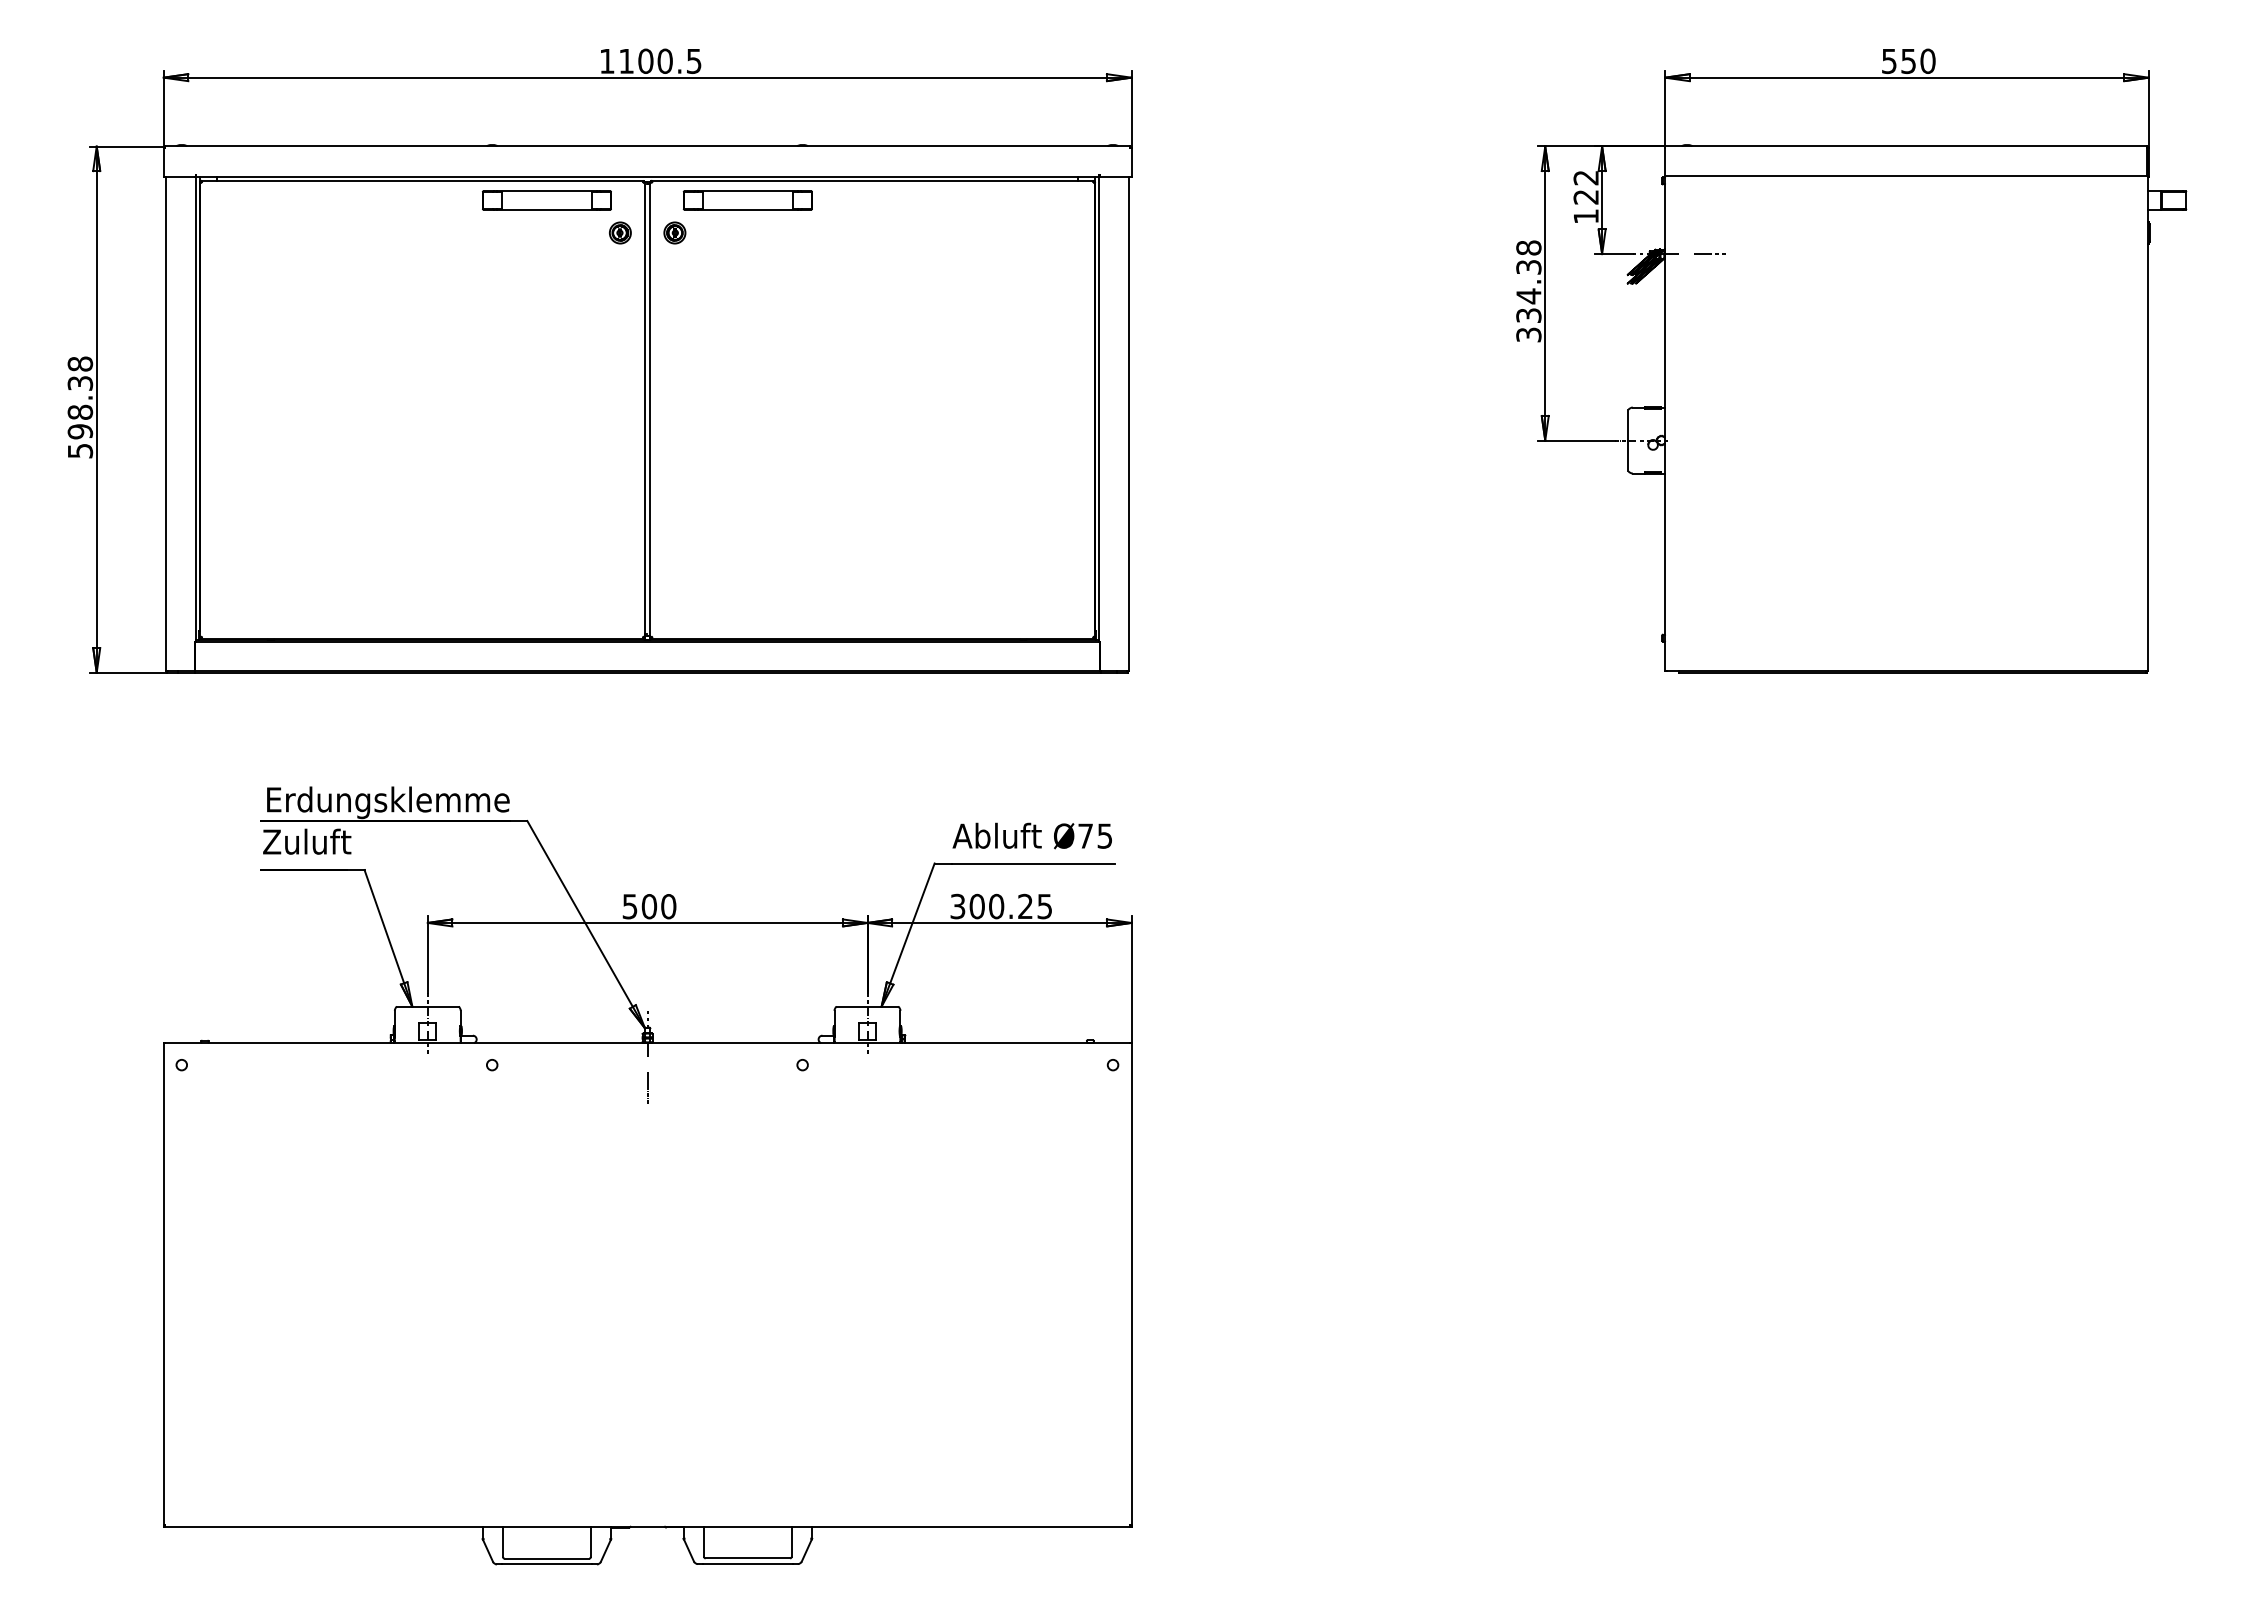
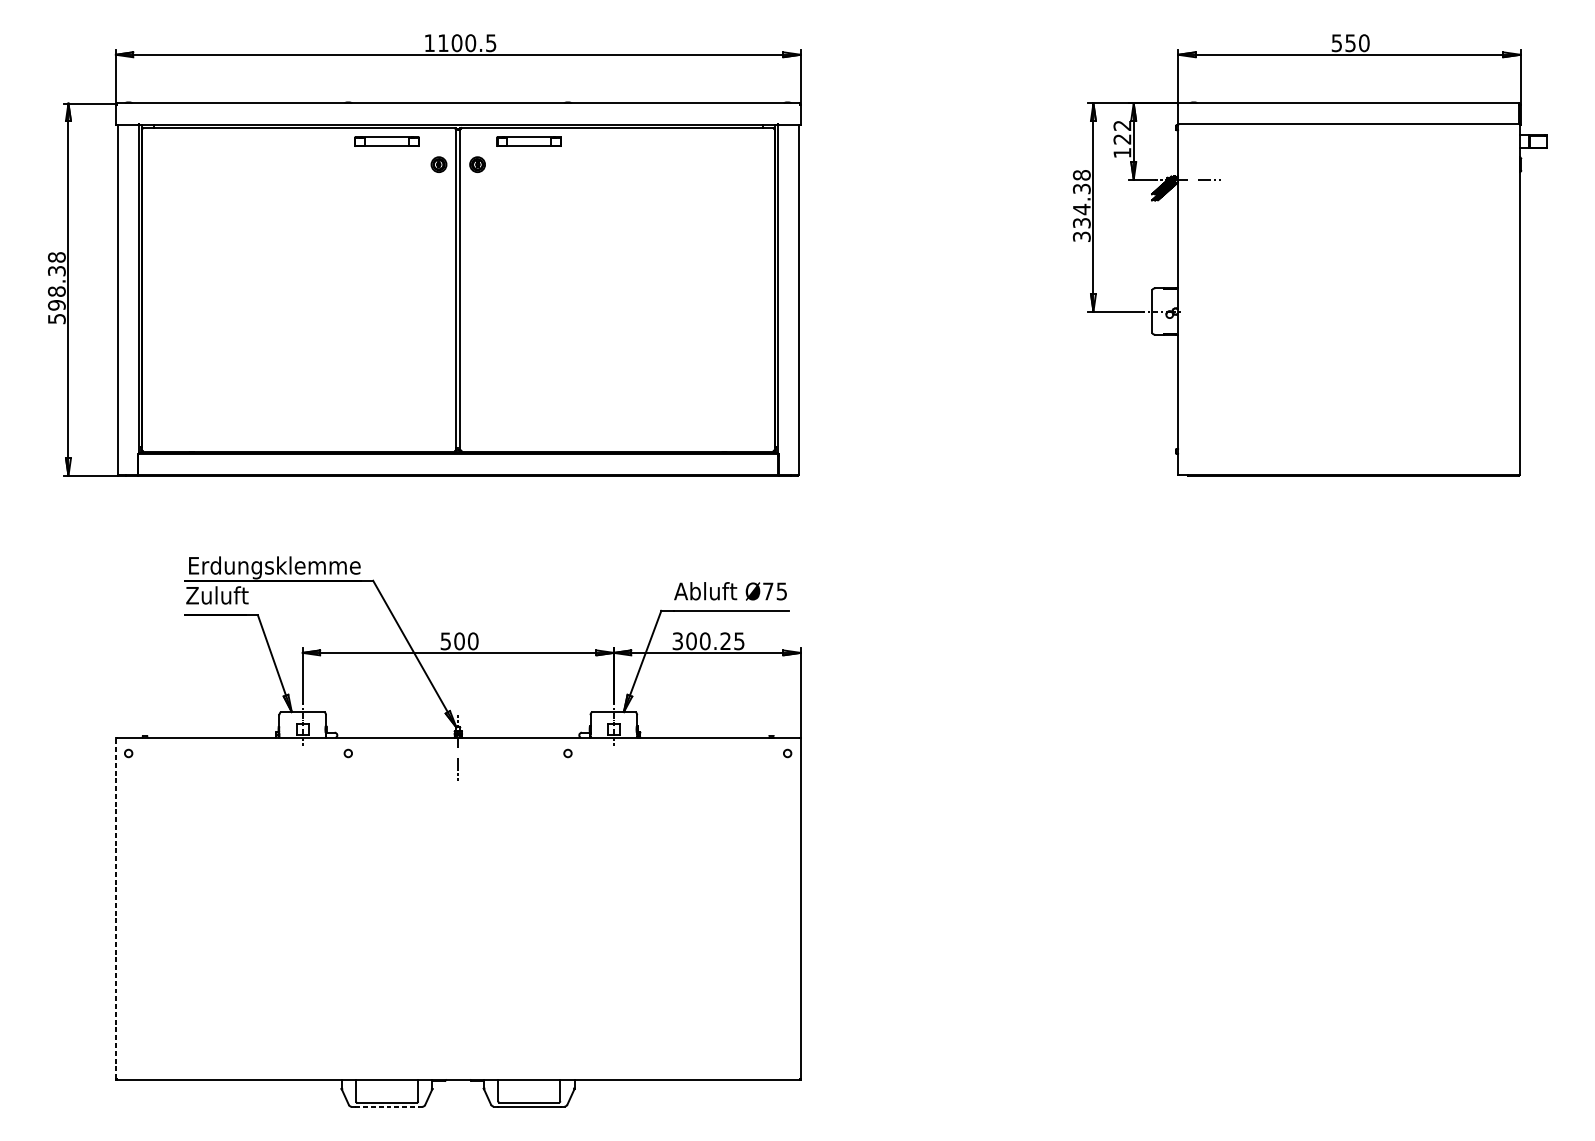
part: (546, 200) -> (386, 141), size x0.7
part: (747, 200) -> (528, 141), size x0.7
line: (163, 1283) -> (115, 908), solid -> dashed
line: (546, 1564) -> (386, 1106), solid -> dashed

